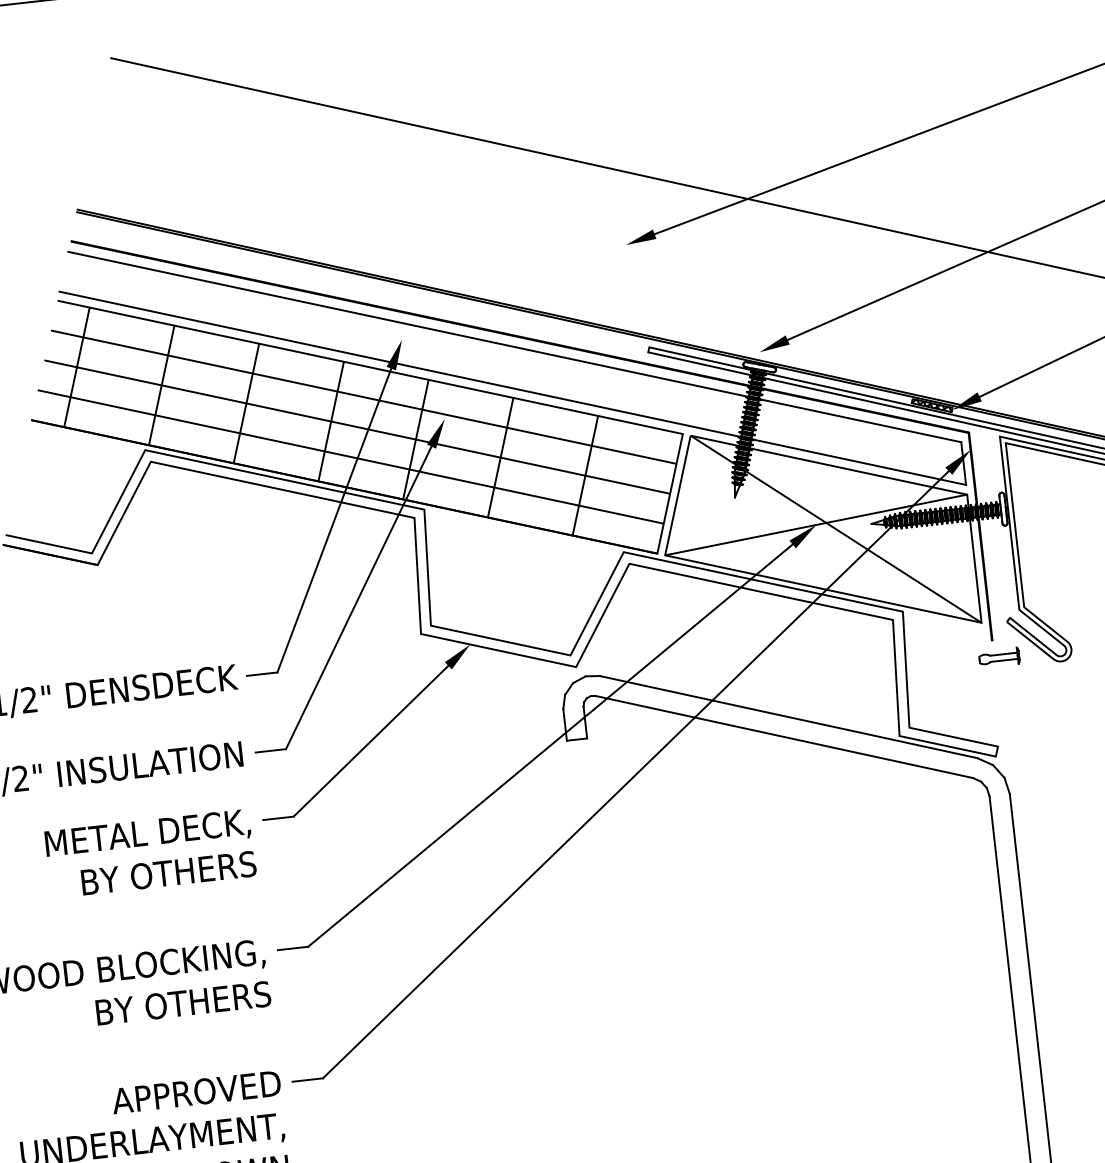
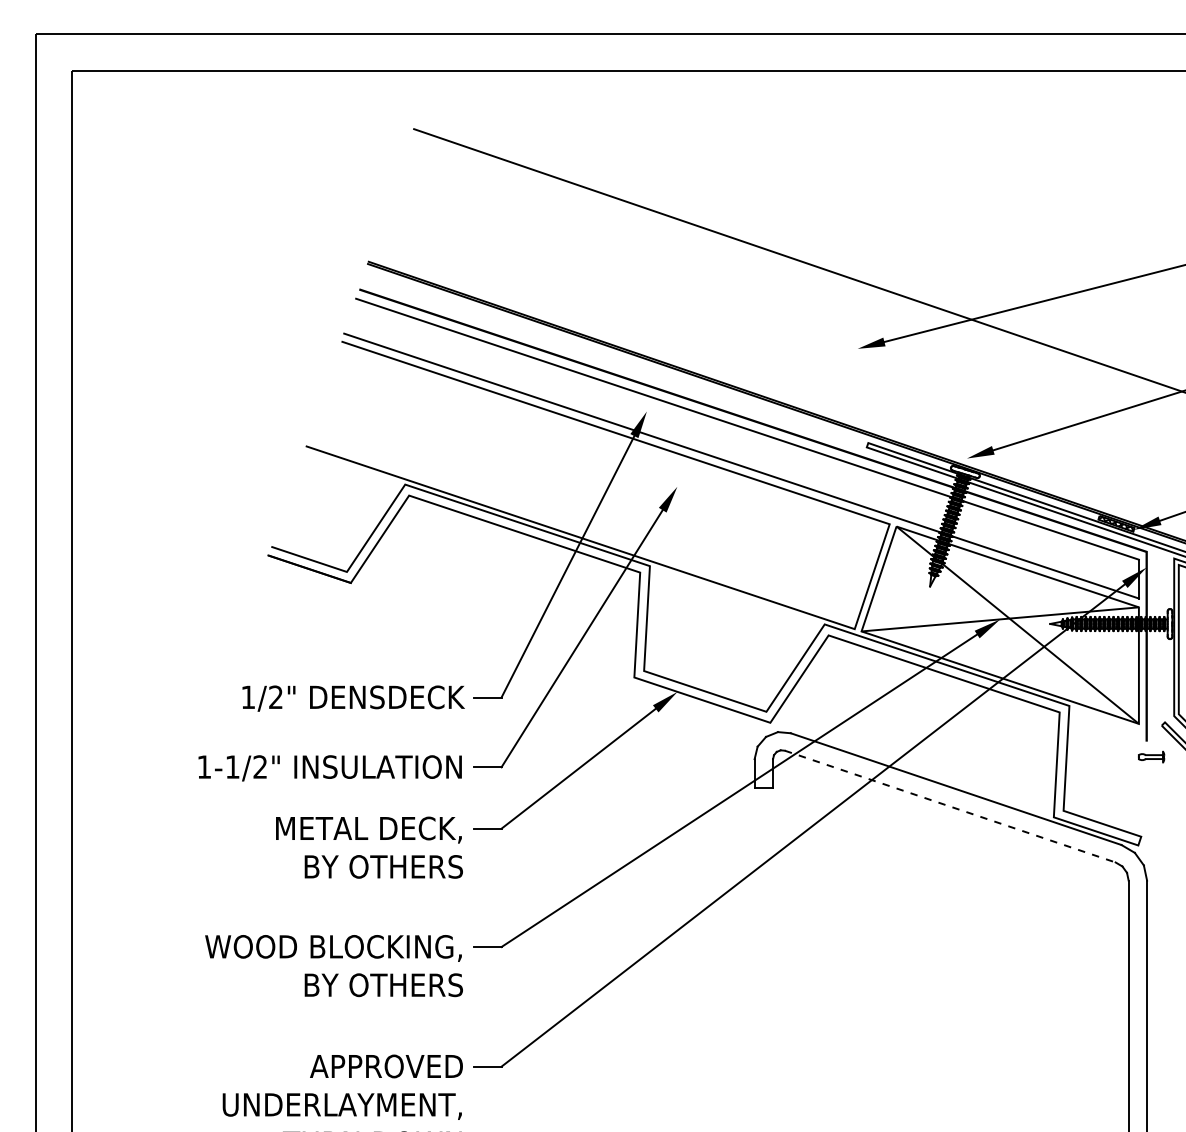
hatch: (351, 432) -> (592, 489), removed
part: (999, 657) -> (1151, 756), size x0.7
line: (784, 736) -> (950, 806), solid -> dashed

